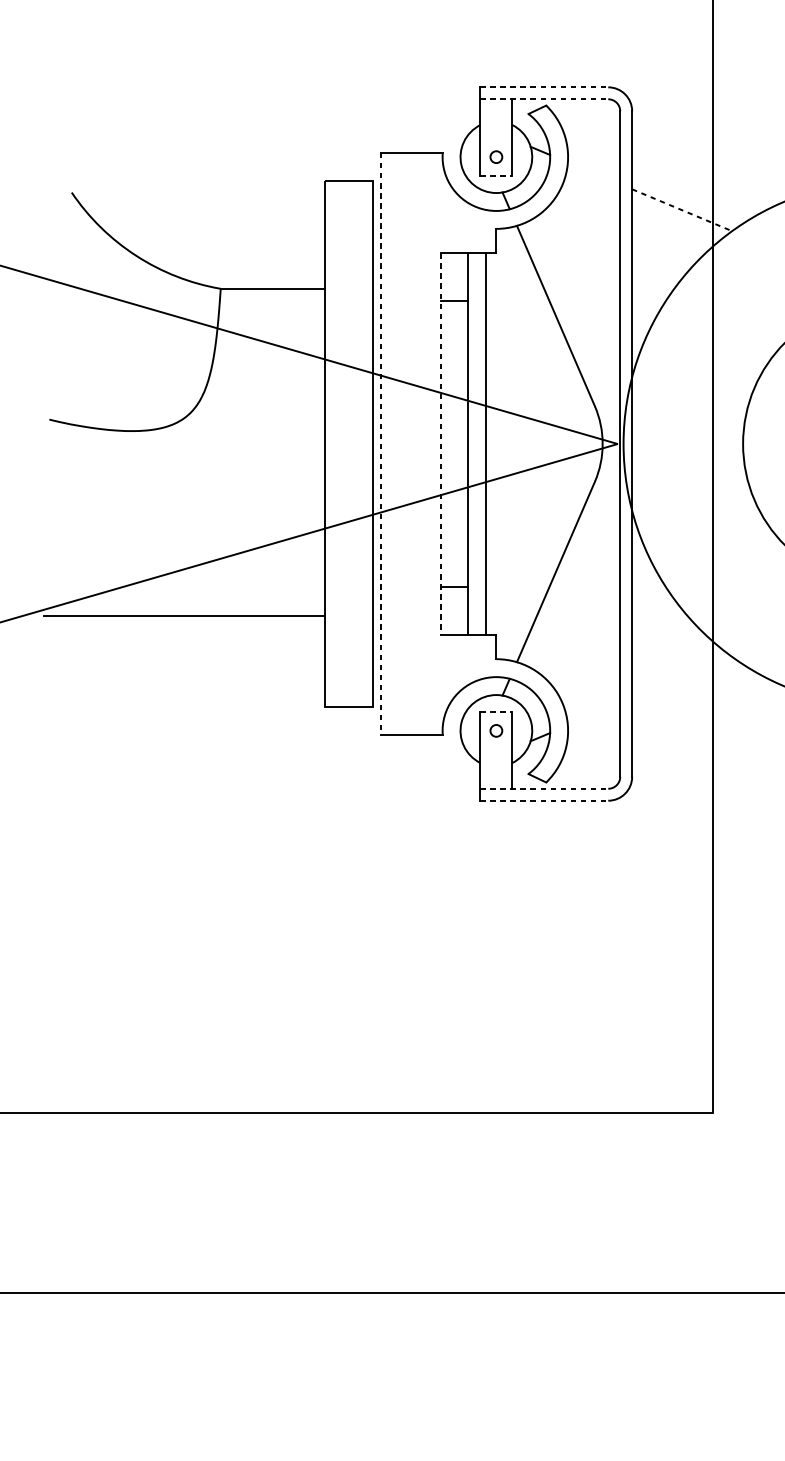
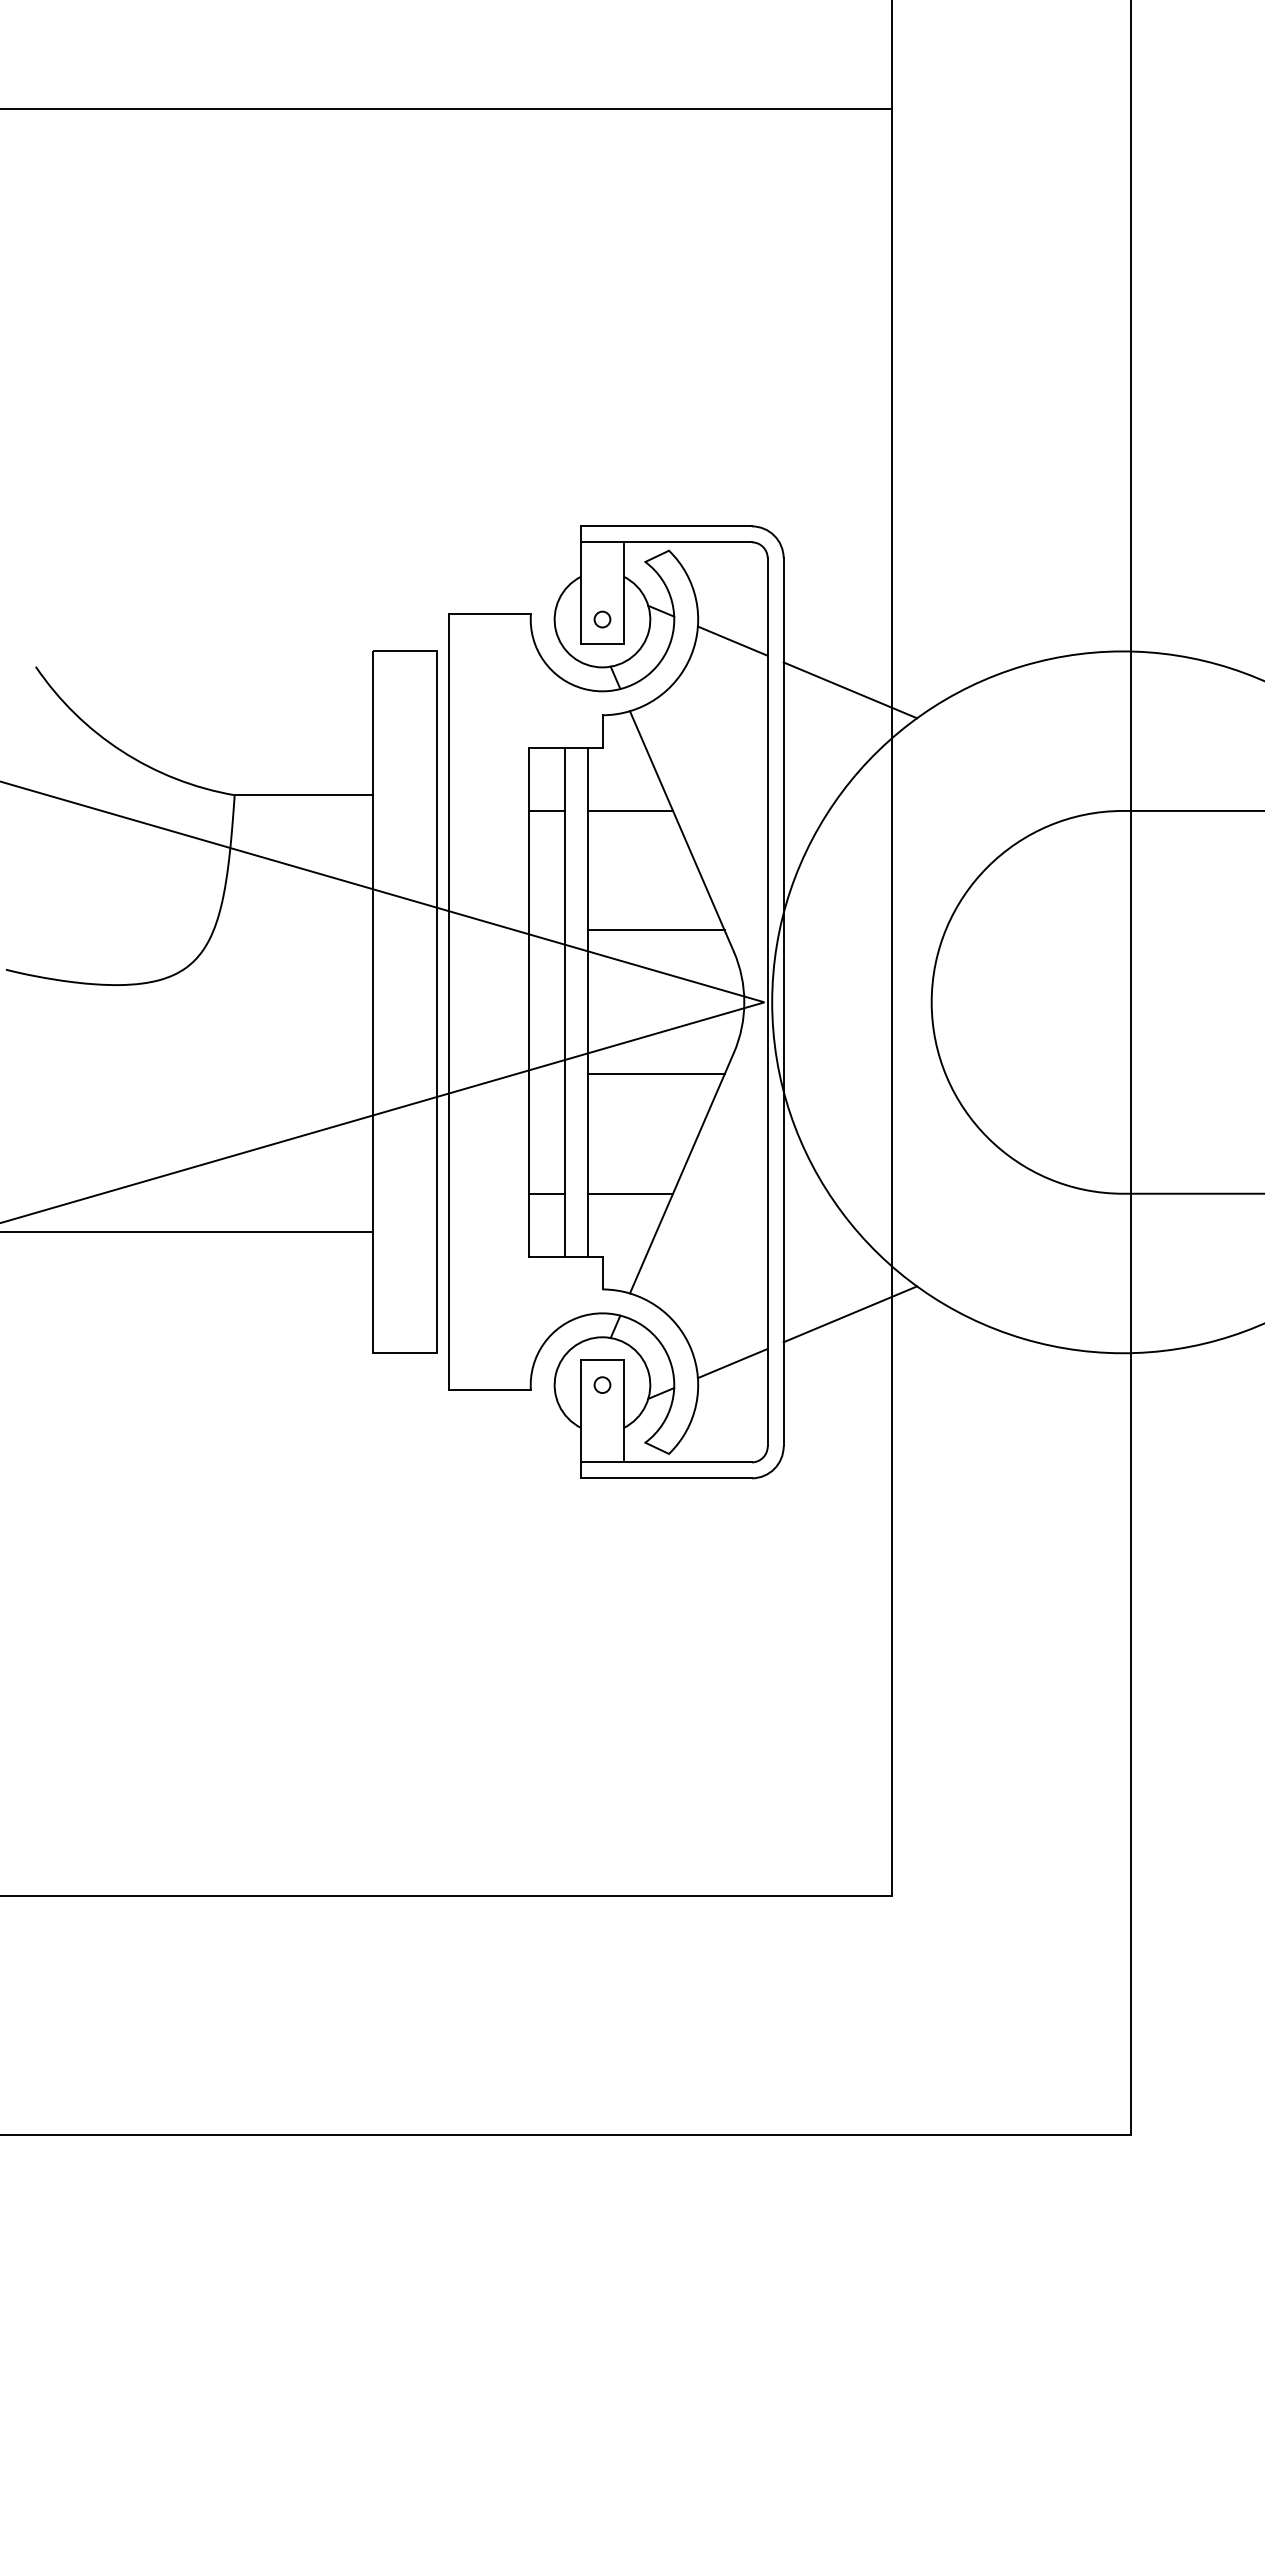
line: (544, 87) -> (666, 526), dashed -> solid
line: (544, 99) -> (666, 542), dashed -> solid
line: (593, 172) -> (732, 640), added
line: (496, 175) -> (602, 644), dashed -> solid
line: (682, 210) -> (850, 690), dashed -> solid
line: (517, 300) -> (630, 810), added
line: (536, 390) -> (656, 930), added
line: (380, 444) -> (448, 1002), dashed -> solid
line: (441, 444) -> (529, 1002), dashed -> solid
line: (536, 498) -> (656, 1074), added
line: (517, 587) -> (630, 1193), added
line: (682, 677) -> (850, 1314), added
line: (496, 712) -> (602, 1360), dashed -> solid
line: (593, 714) -> (732, 1363), added
line: (544, 788) -> (666, 1462), dashed -> solid
line: (544, 800) -> (666, 1478), dashed -> solid

